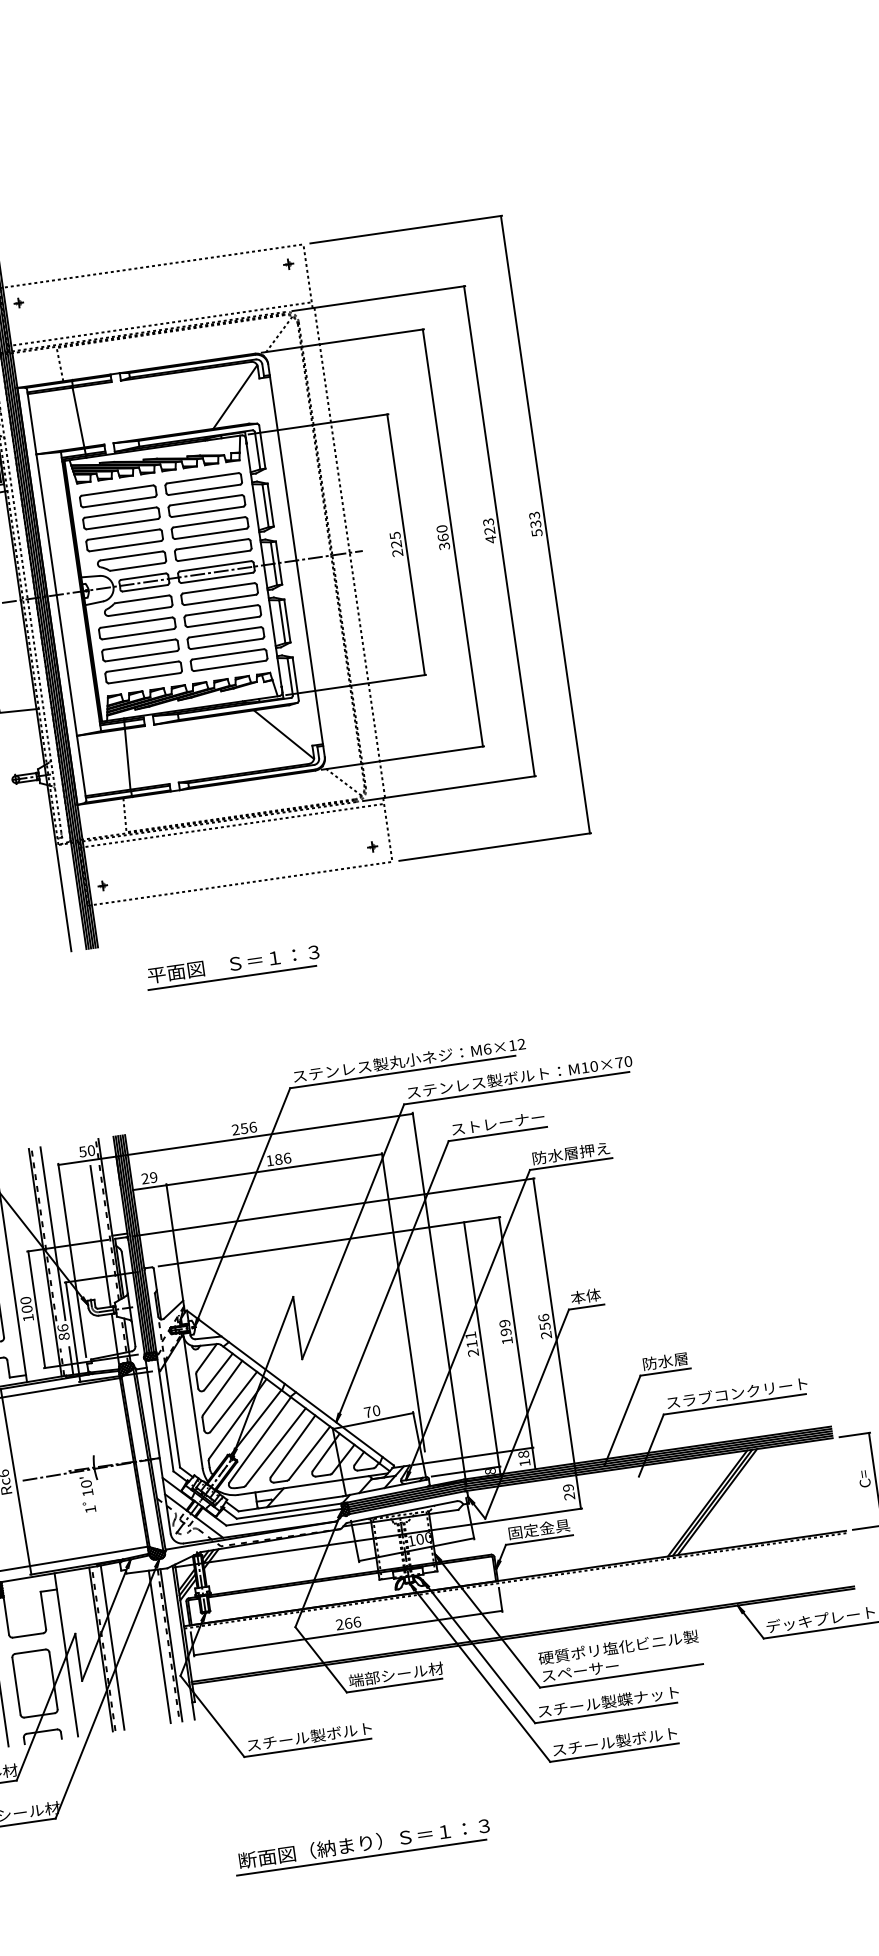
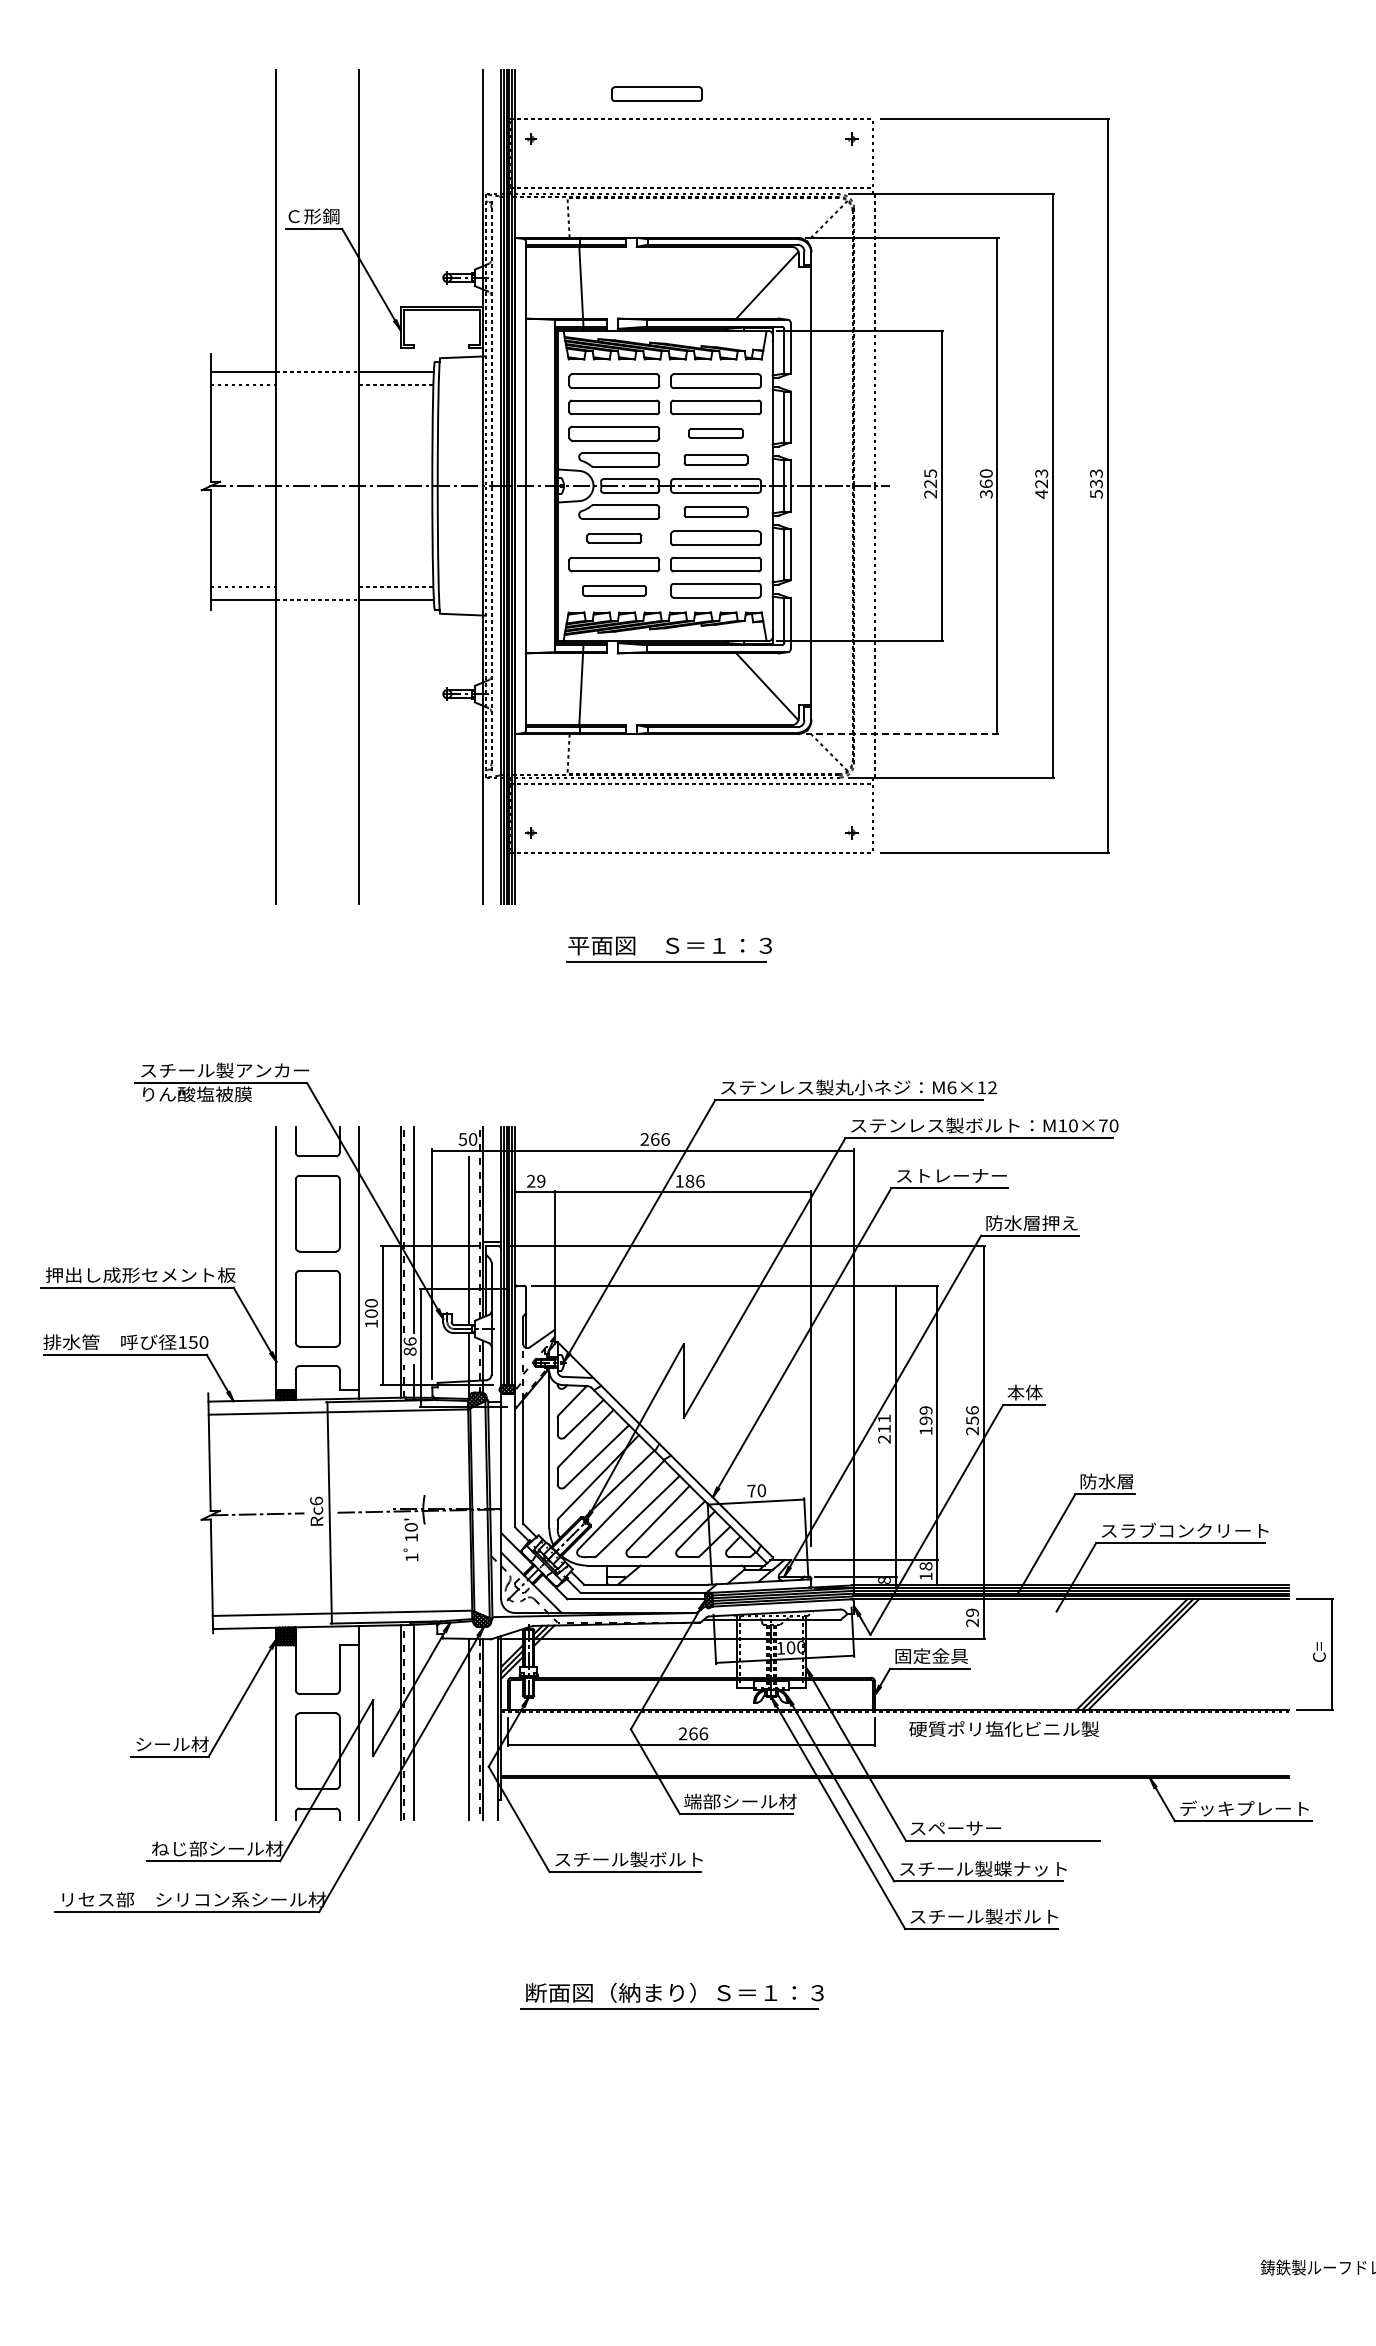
part: (118, 249) -> (656, 93), added
part: (209, 528) -> (715, 433), size x0.6
part: (212, 549) -> (715, 459), size x0.7
part: (219, 593) -> (715, 511), size x0.7
part: (137, 628) -> (614, 538), size x0.6
part: (143, 672) -> (614, 590), size x0.7
line: (402, 758) -> (901, 734), solid -> dashed
text: (243, 1128) -> (654, 1139), 256 -> 266
text: (617, 1646) -> (1003, 1728), moved

